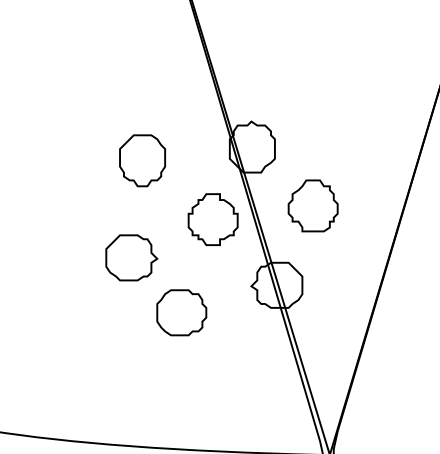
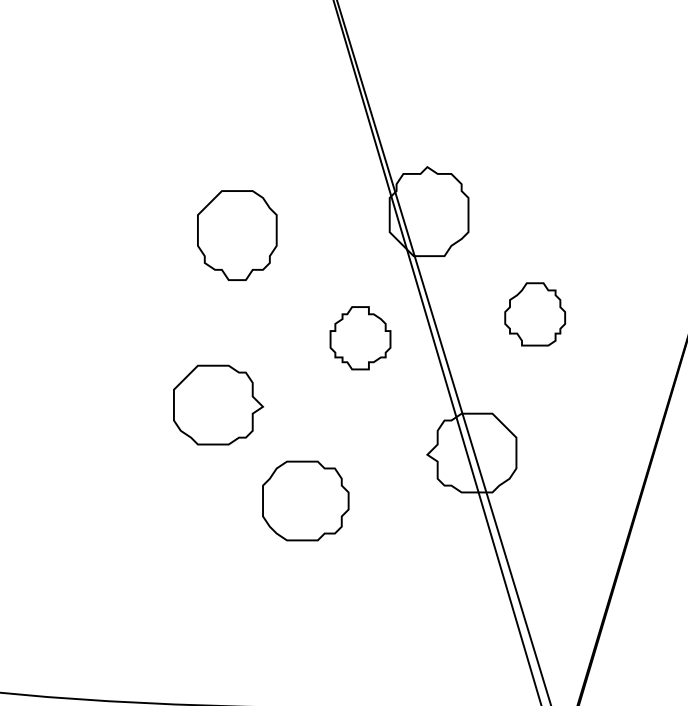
part: (312, 205) -> (534, 313), size x0.7
part: (212, 219) -> (359, 338), size x0.7

